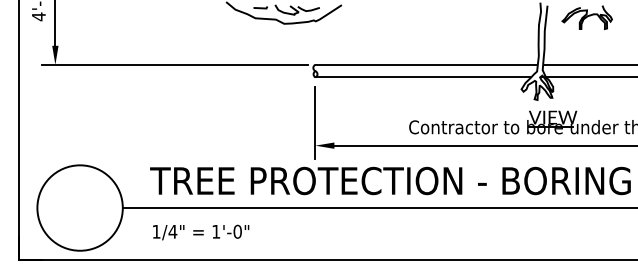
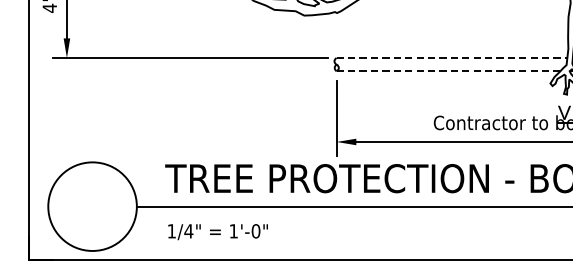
line: (427, 64) -> (452, 57), solid -> dashed
line: (423, 77) -> (448, 71), solid -> dashed

